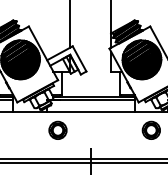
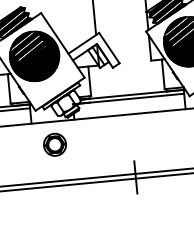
part: (57, 129) -> (54, 143), moved

